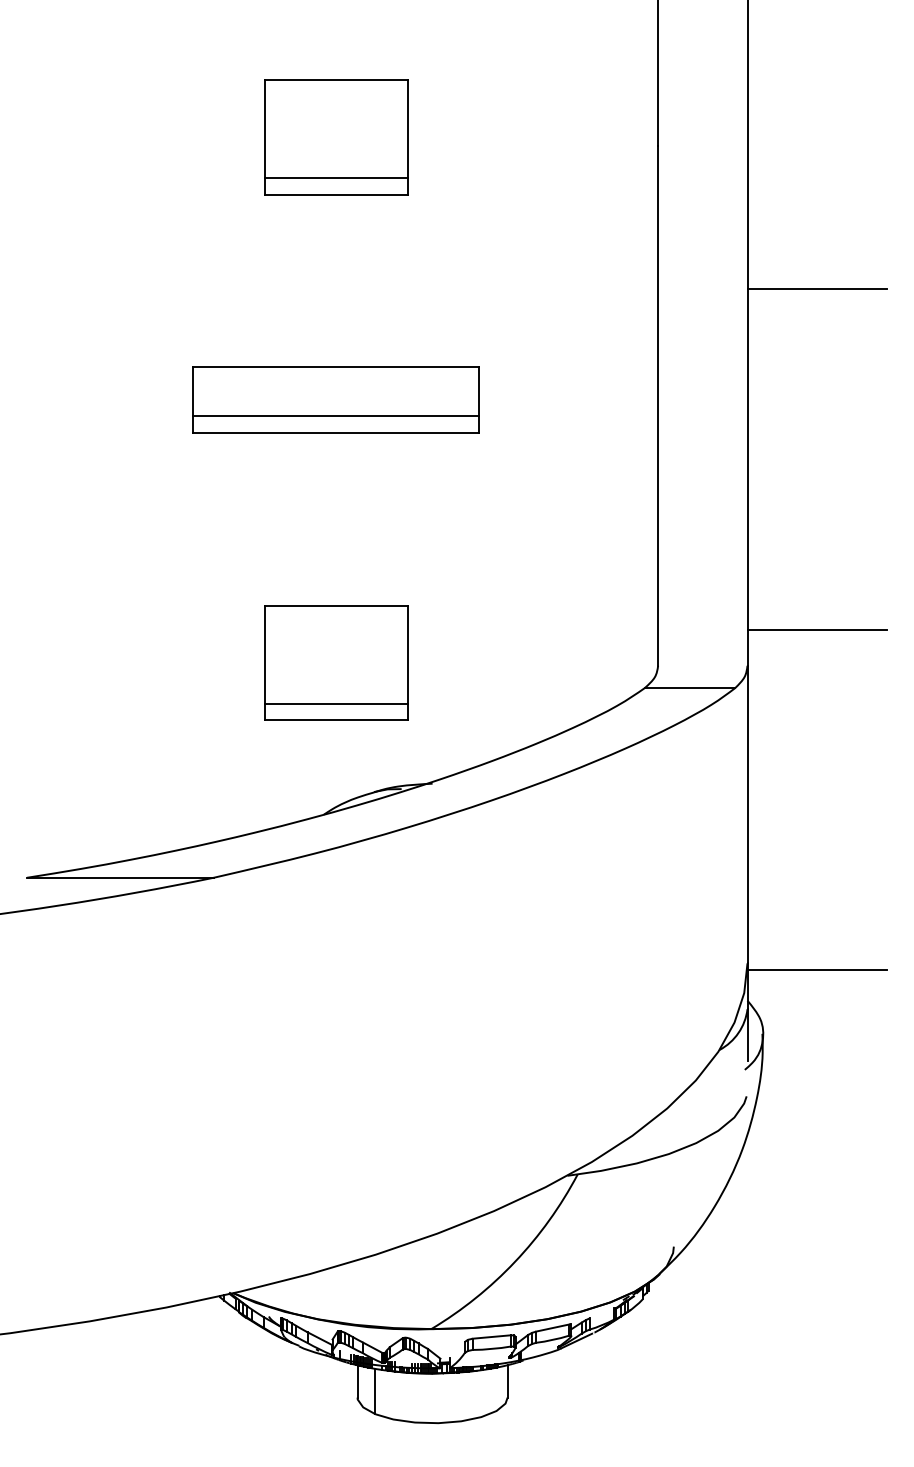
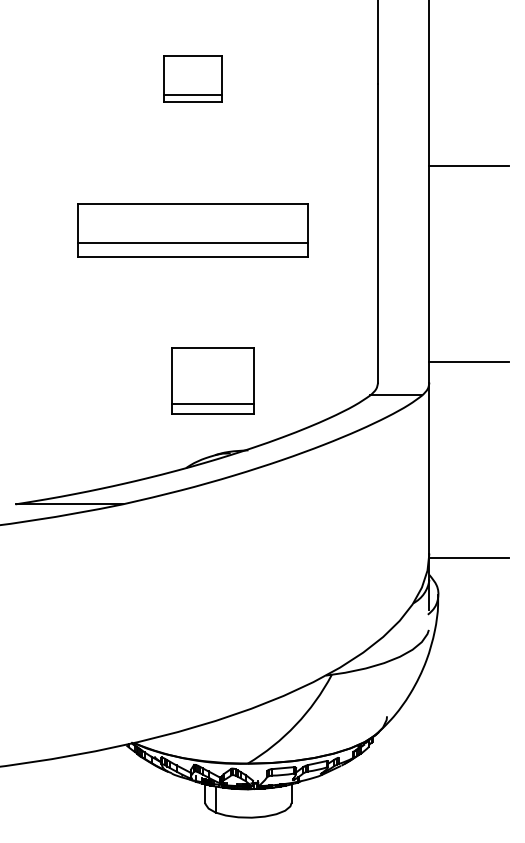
part: (335, 136) -> (192, 78), size x0.7
part: (335, 399) -> (192, 229), size x1.4
part: (335, 662) -> (212, 380), moved

